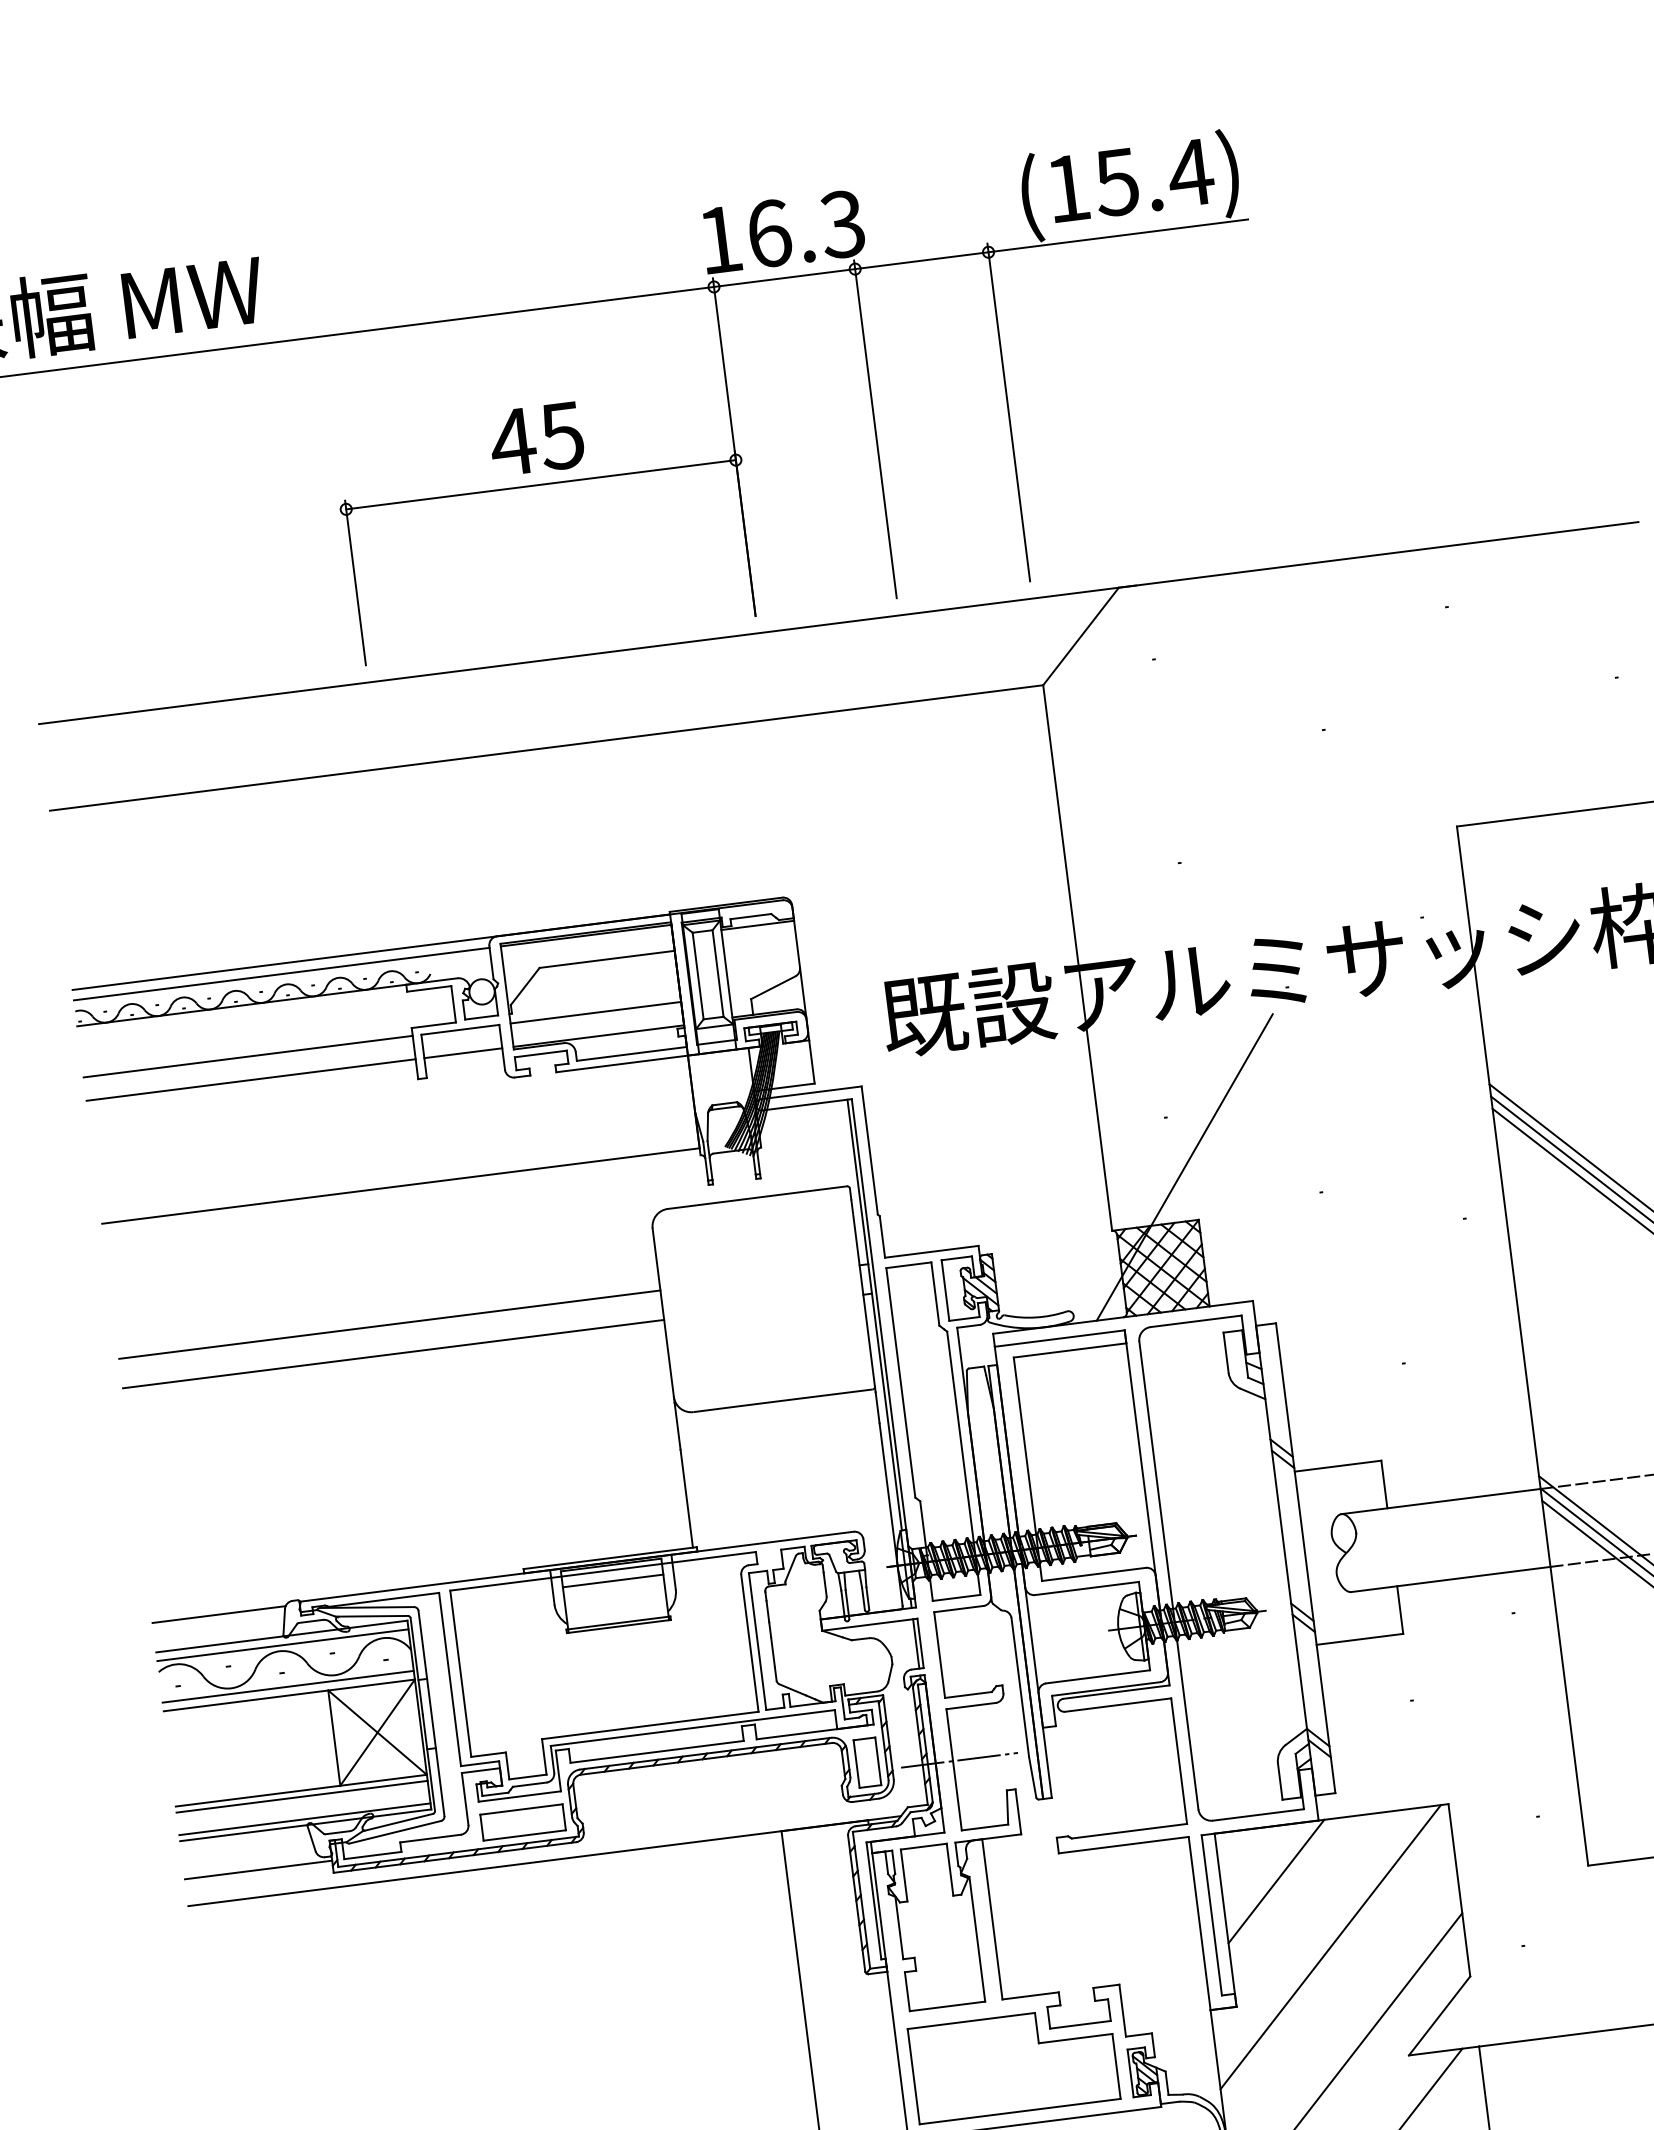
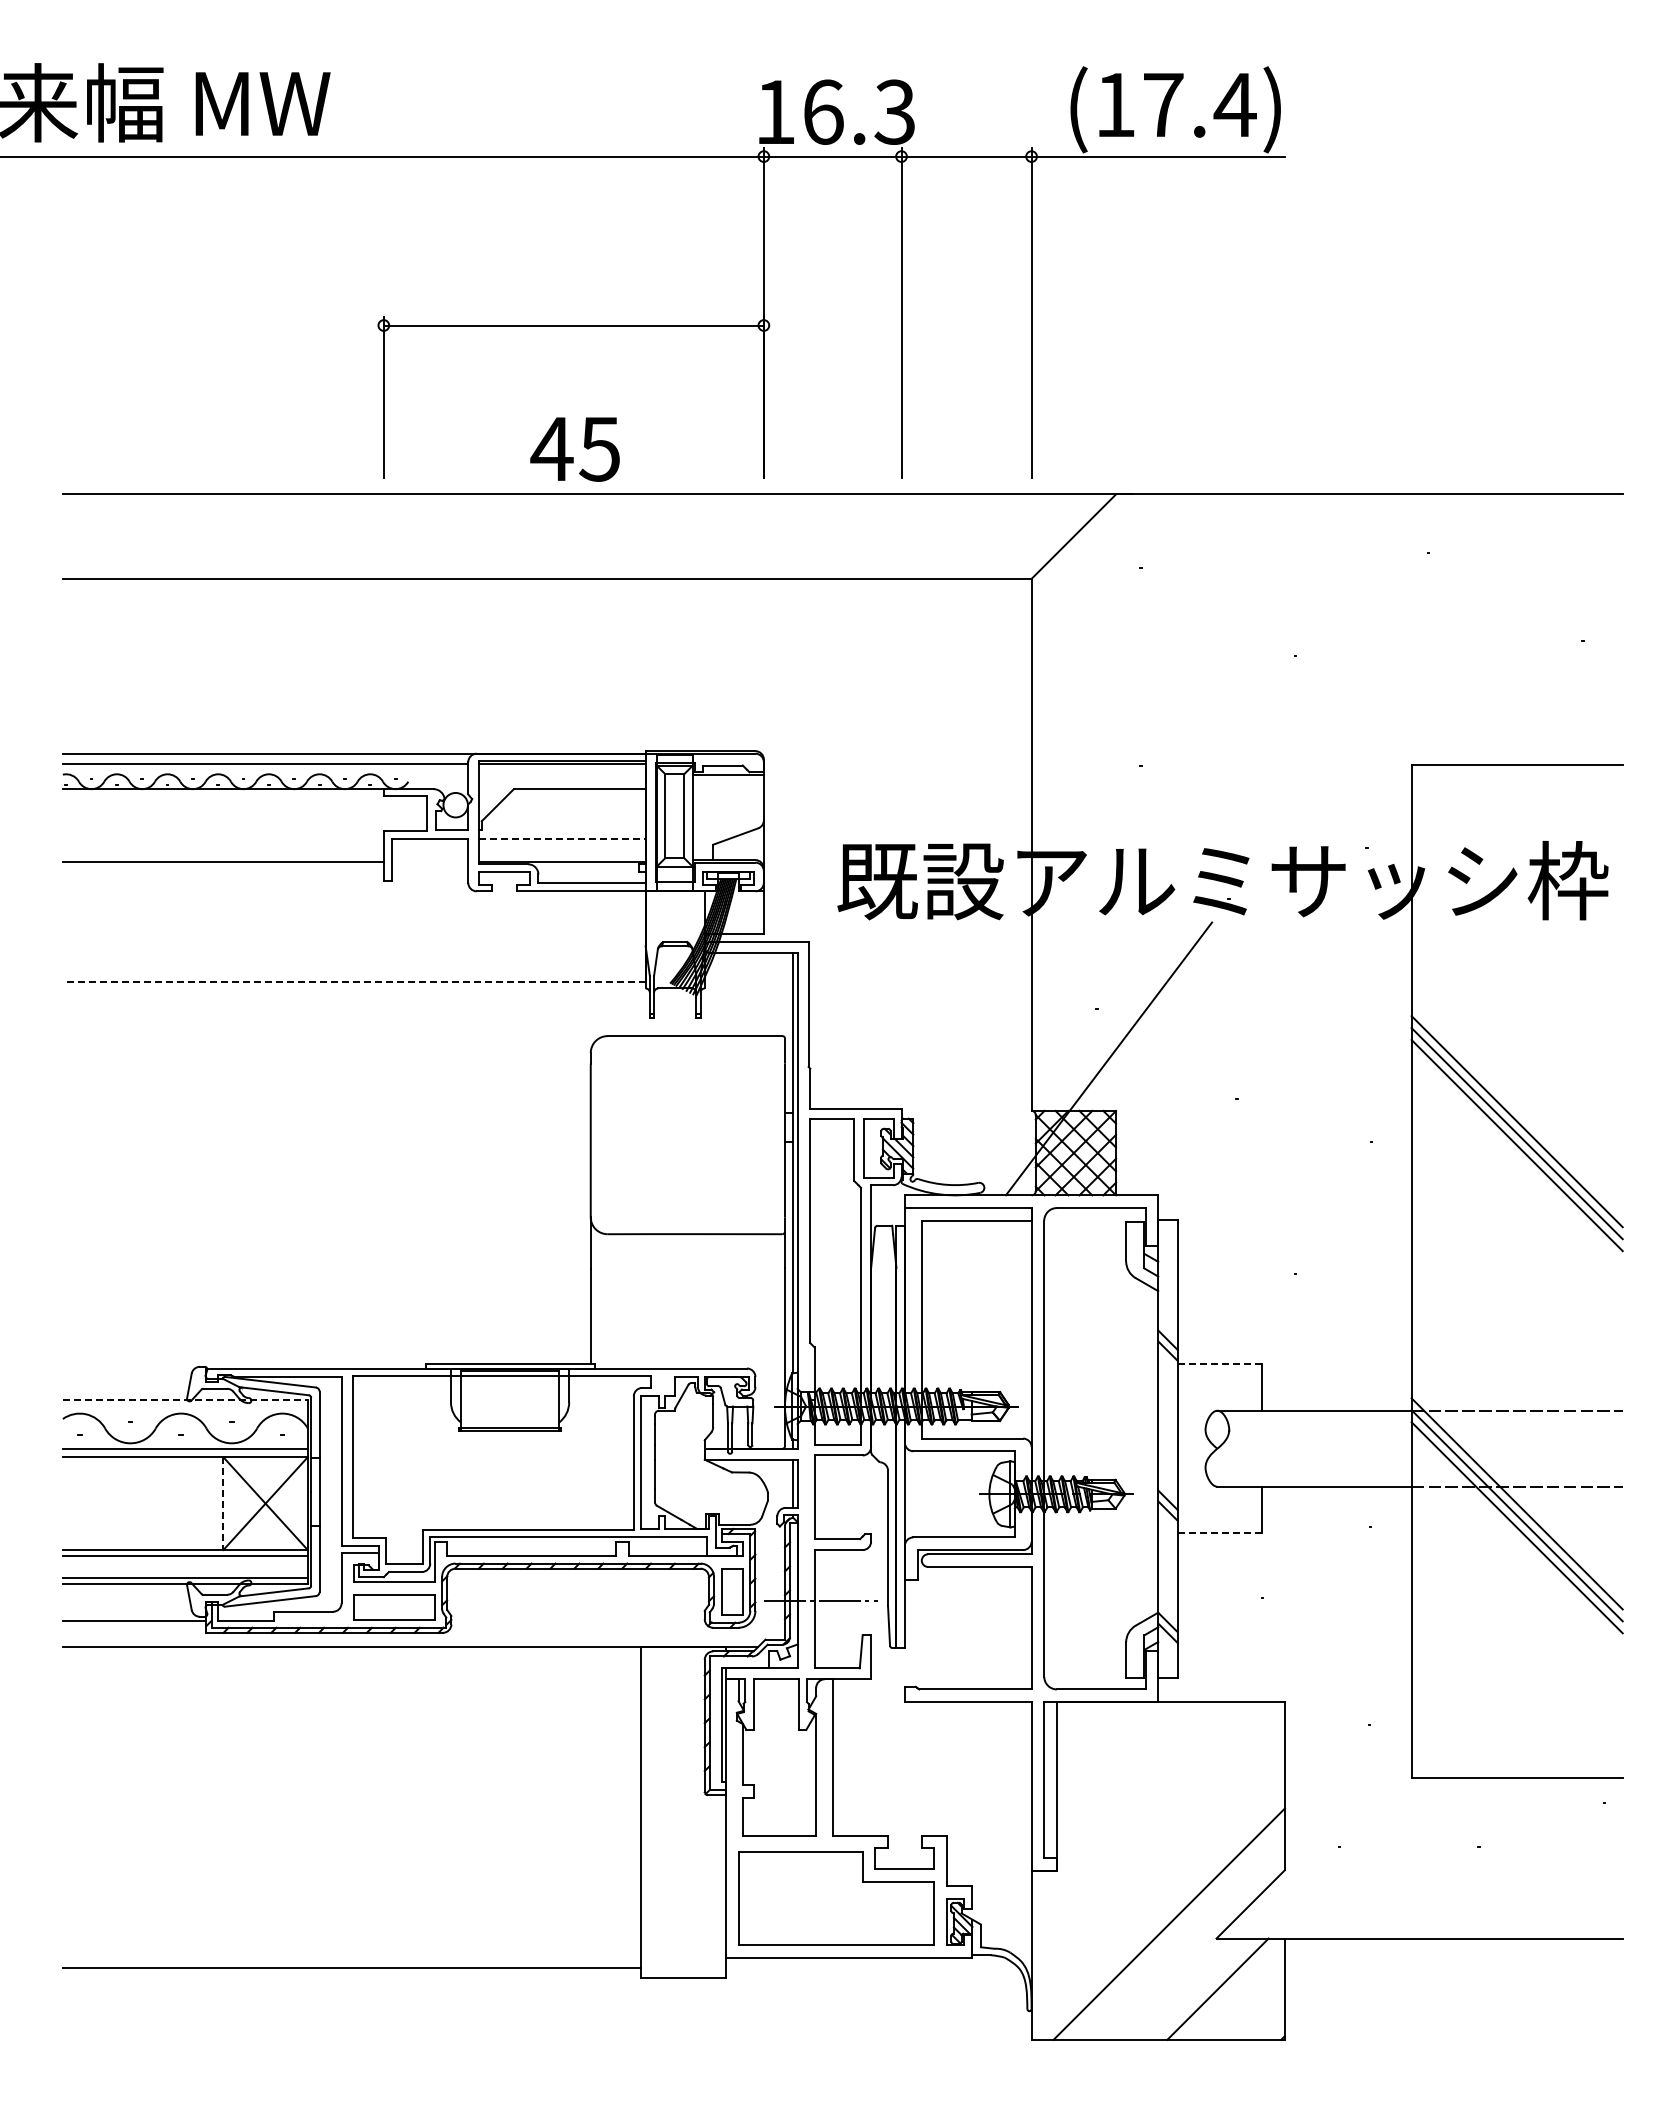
text: (1116, 182) -> (1162, 105), (15.4) -> (17.4)
text: (536, 439) -> (574, 449), moved
line: (595, 1012) -> (562, 838), solid -> dashed
line: (463, 1052) -> (430, 861), removed
line: (247, 1056) -> (222, 838), removed
line: (400, 1185) -> (353, 981), solid -> dashed
line: (389, 1324) -> (326, 1113), removed
line: (393, 1354) -> (326, 1142), removed
line: (1337, 1466) -> (1219, 1364), solid -> dashed
line: (613, 1580) -> (510, 1386), removed
line: (218, 1615) -> (127, 1371), removed
line: (281, 1636) -> (185, 1399), solid -> dashed
line: (1359, 1639) -> (1219, 1533), solid -> dashed
line: (282, 1645) -> (184, 1408), removed
line: (334, 1739) -> (223, 1504), solid -> dashed
line: (1275, 1881) -> (1109, 1755), removed
line: (1330, 1947) -> (1154, 1825), removed

